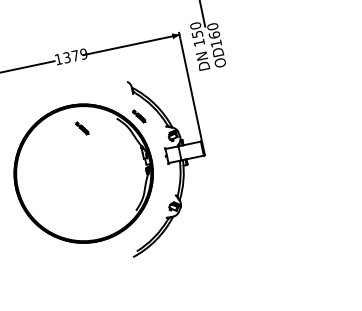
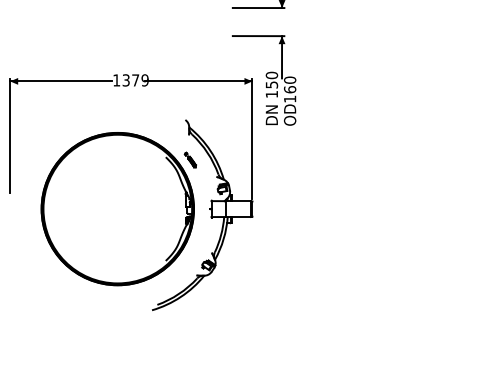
part: (81, 128) -> (125, 159), removed

